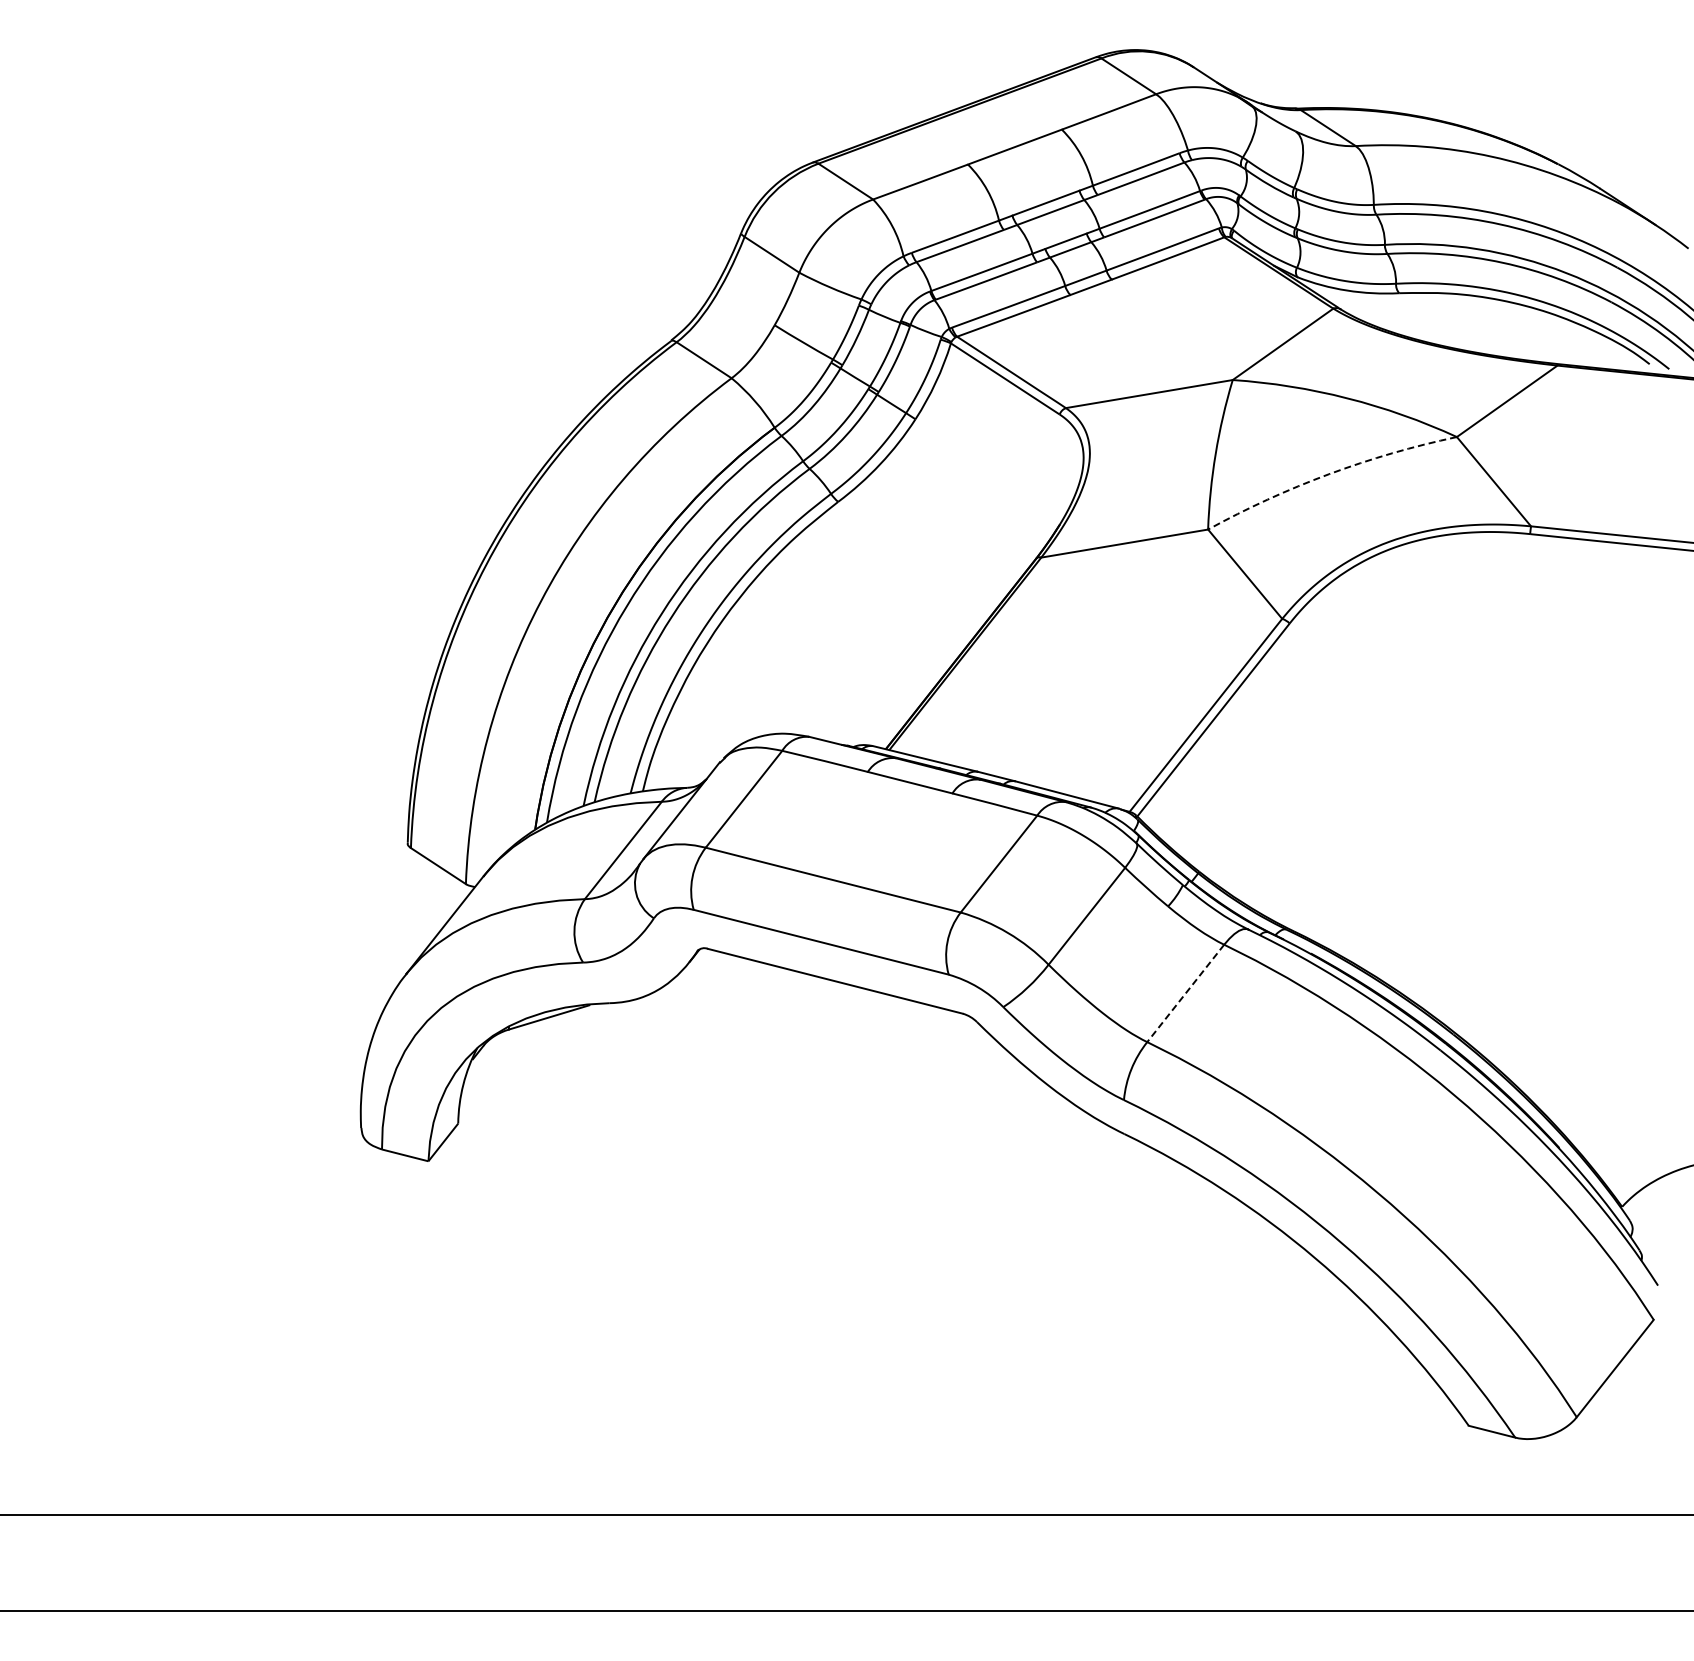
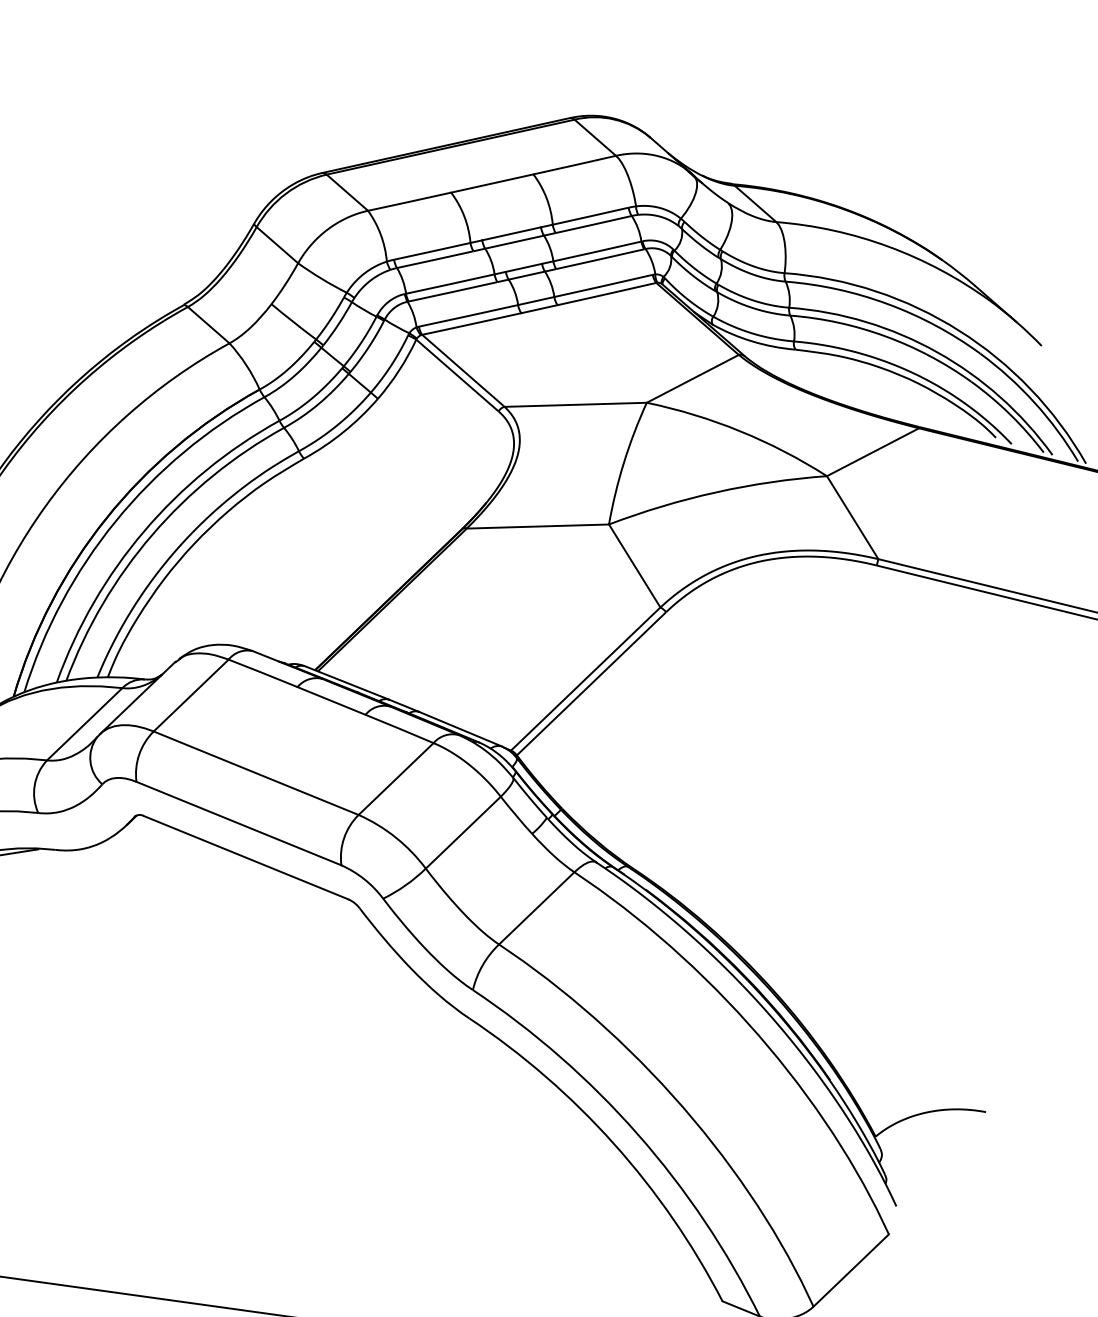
arc: (1329, 474) -> (716, 492), dashed -> solid
line: (1185, 993) -> (536, 908), dashed -> solid

